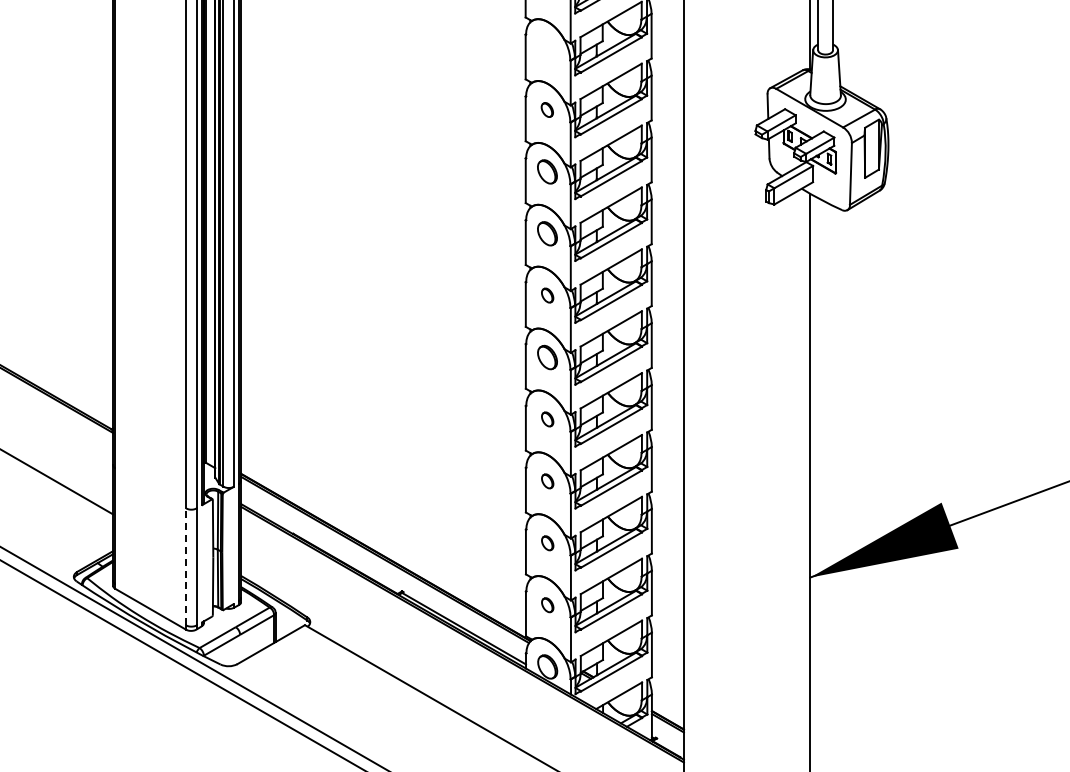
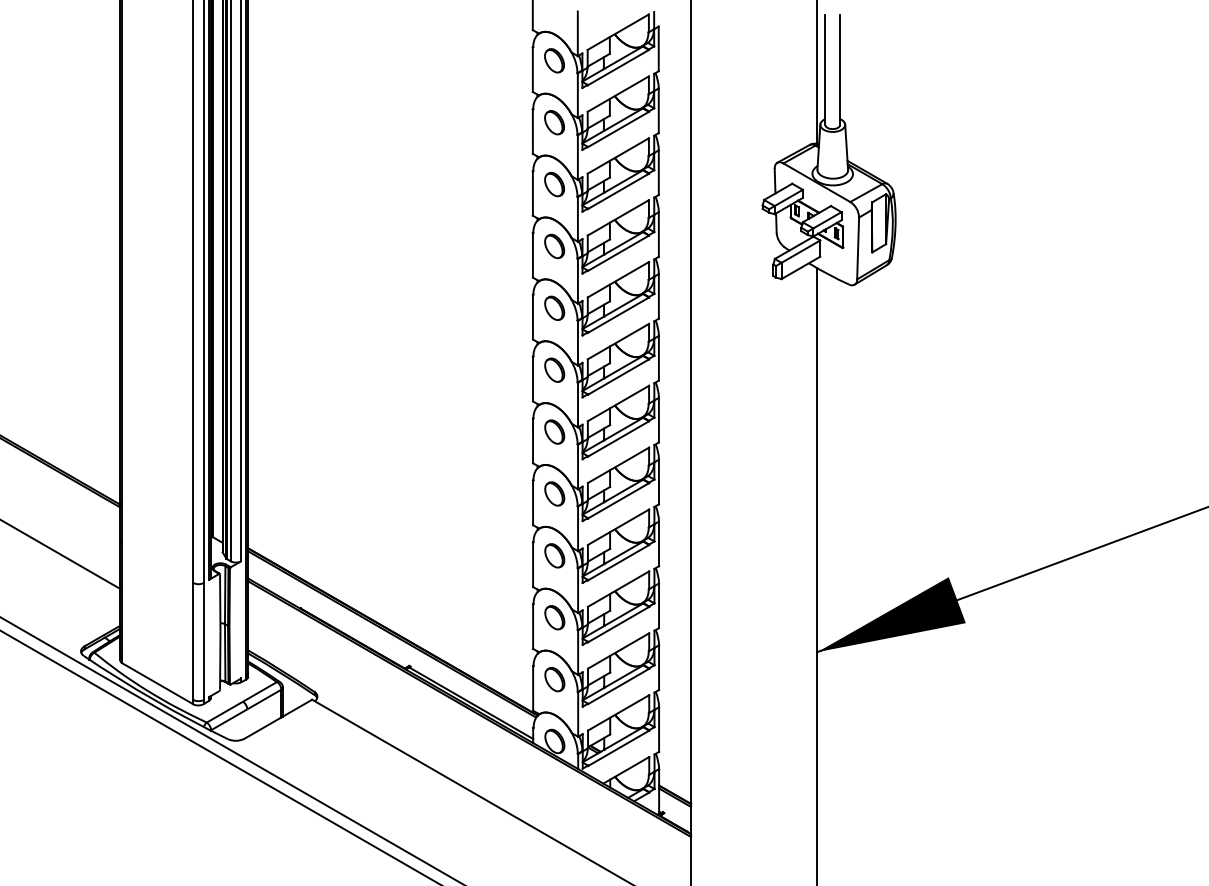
part: (547, 47) -> (554, 122), added
part: (547, 109) -> (554, 184), size x1.67
part: (547, 294) -> (554, 369), size x1.67
part: (547, 418) -> (554, 493), size x1.67
part: (547, 480) -> (554, 555), size x1.67
part: (547, 542) -> (554, 617), size x1.67
line: (186, 566) -> (193, 641), dashed -> solid
part: (547, 604) -> (554, 679), size x1.67

